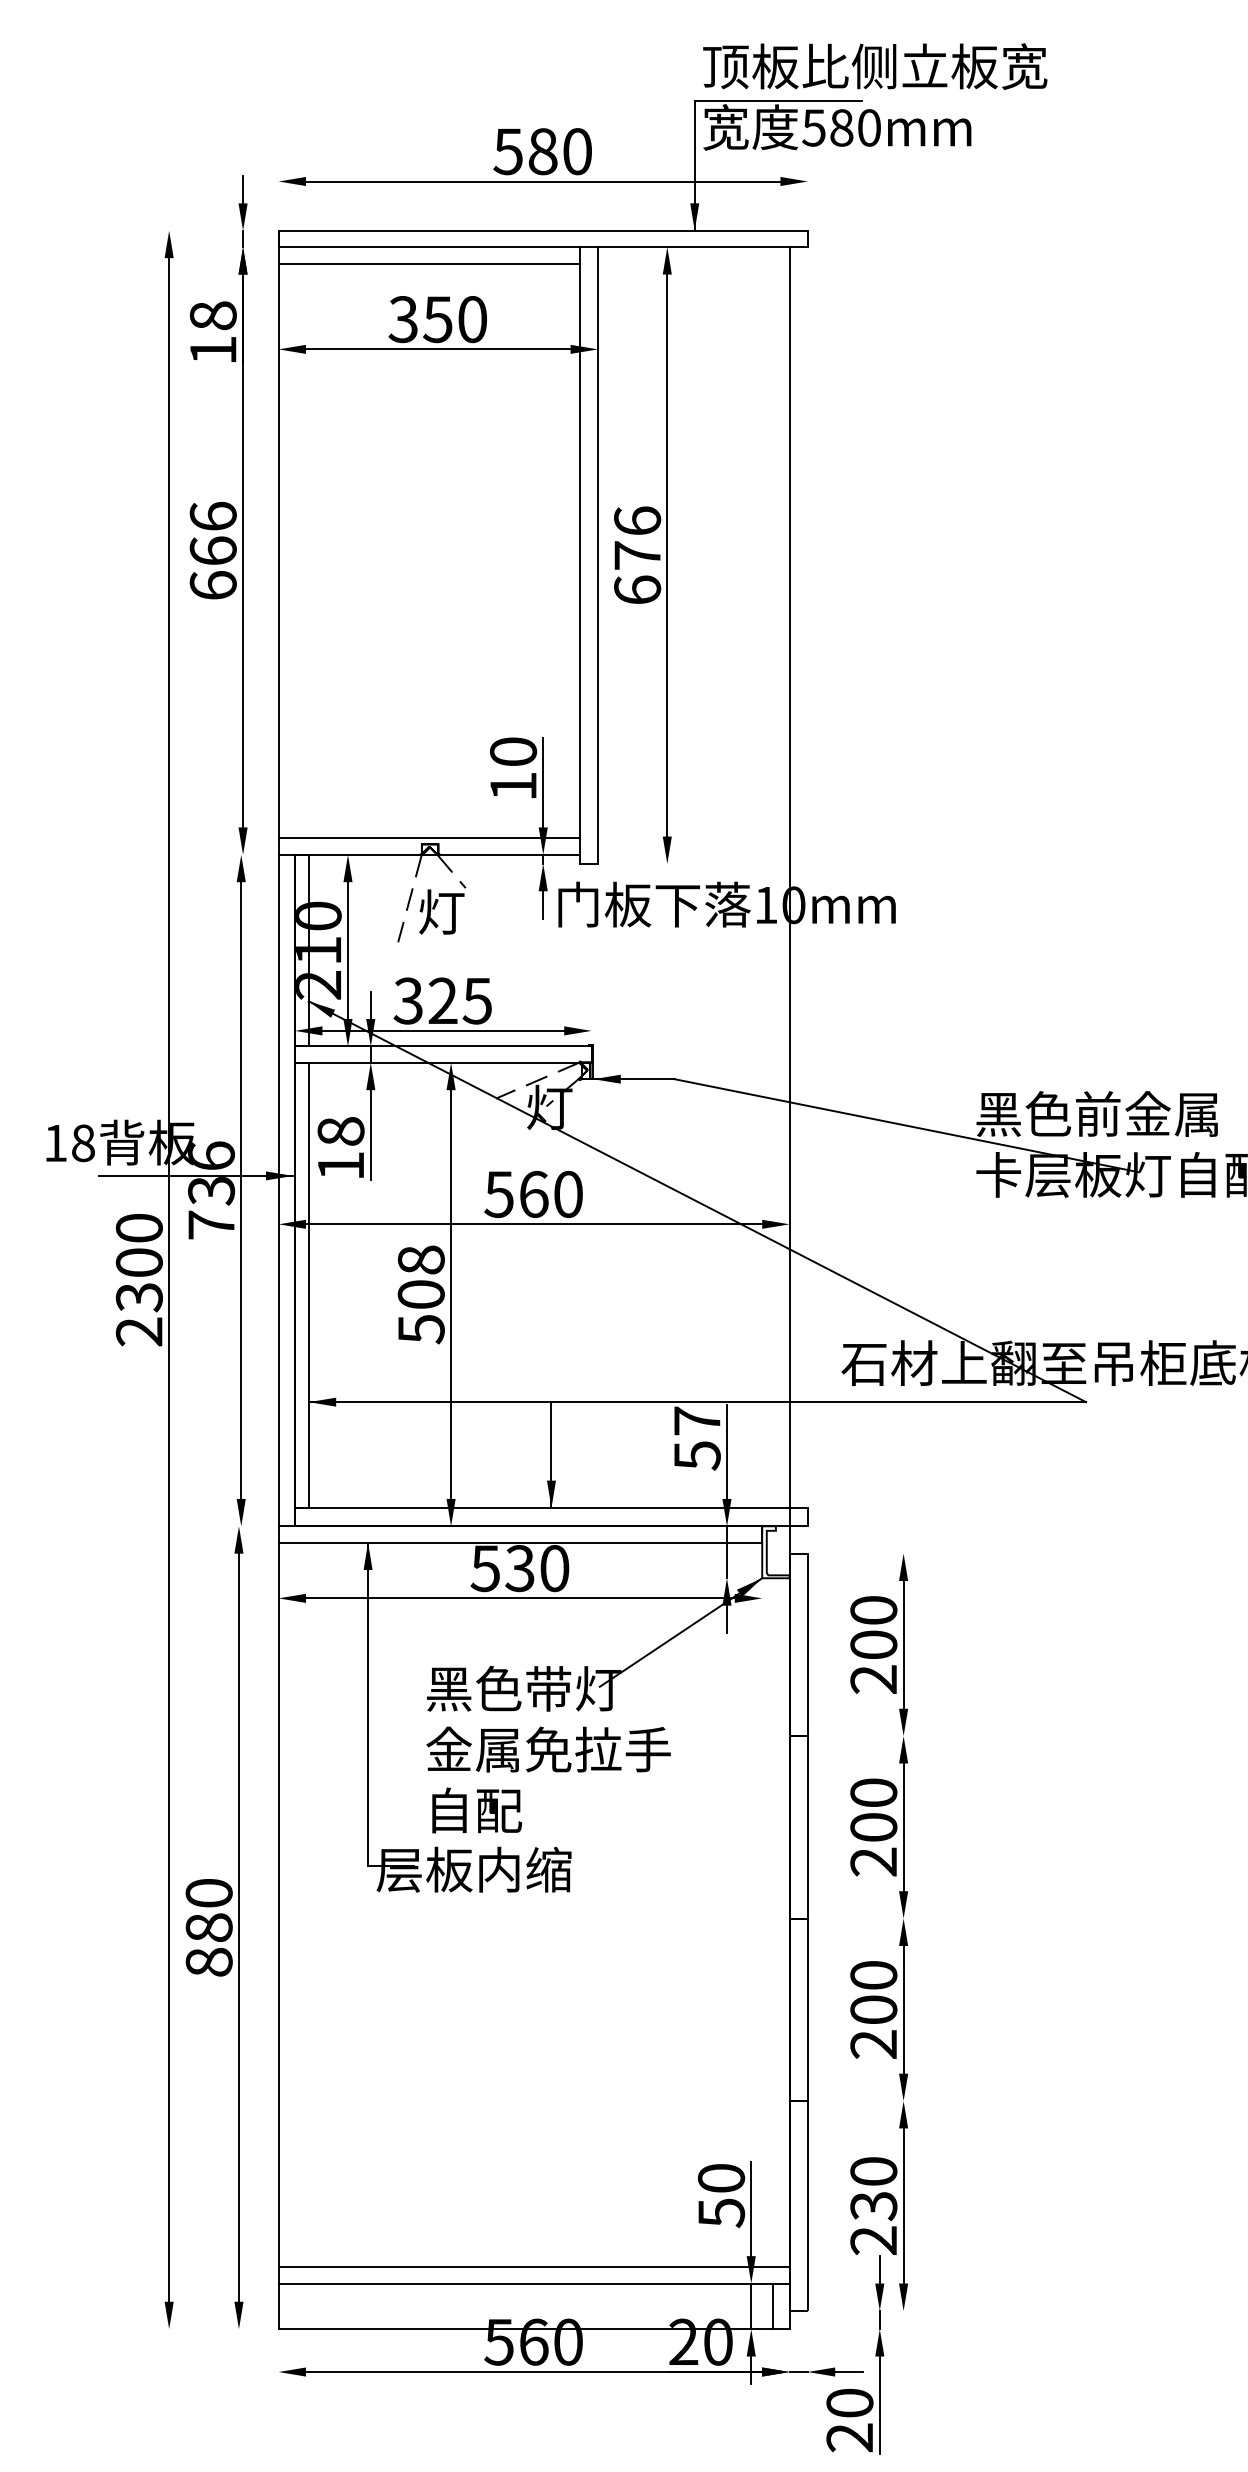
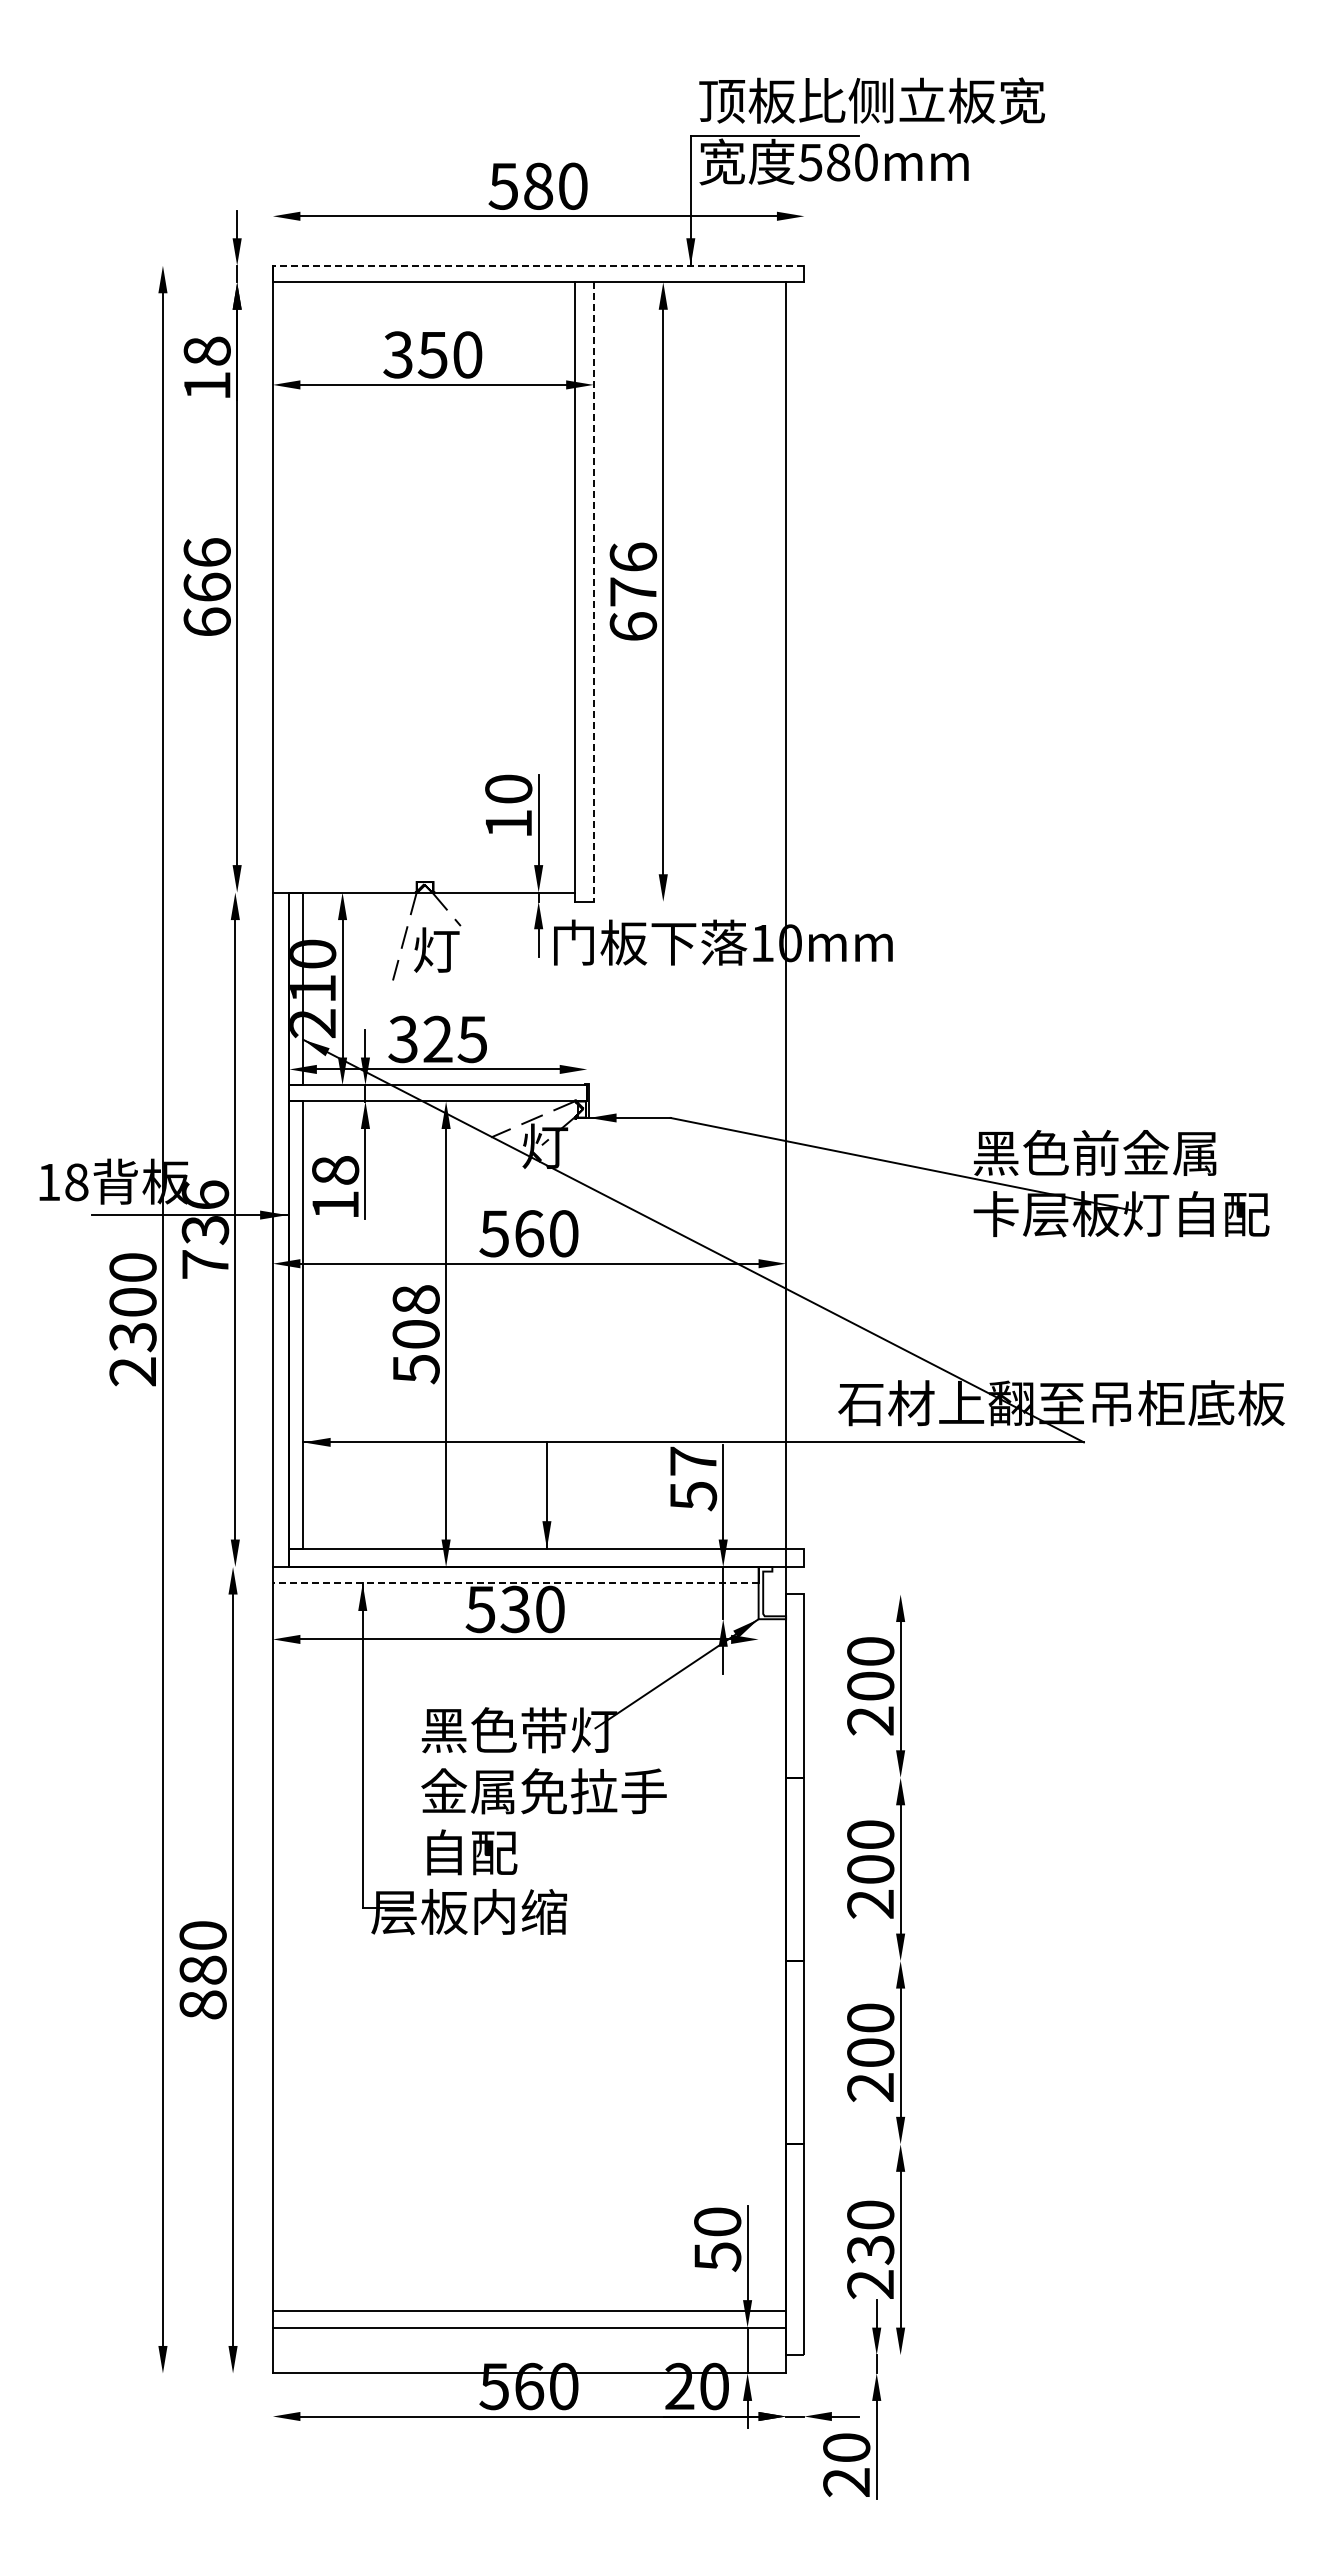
line: (543, 230) -> (538, 265), solid -> dashed
line: (428, 263) -> (423, 298), removed
line: (597, 555) -> (593, 591), solid -> dashed
line: (428, 838) -> (423, 876), removed
line: (520, 1542) -> (515, 1583), solid -> dashed
line: (773, 2306) -> (769, 2350), removed

